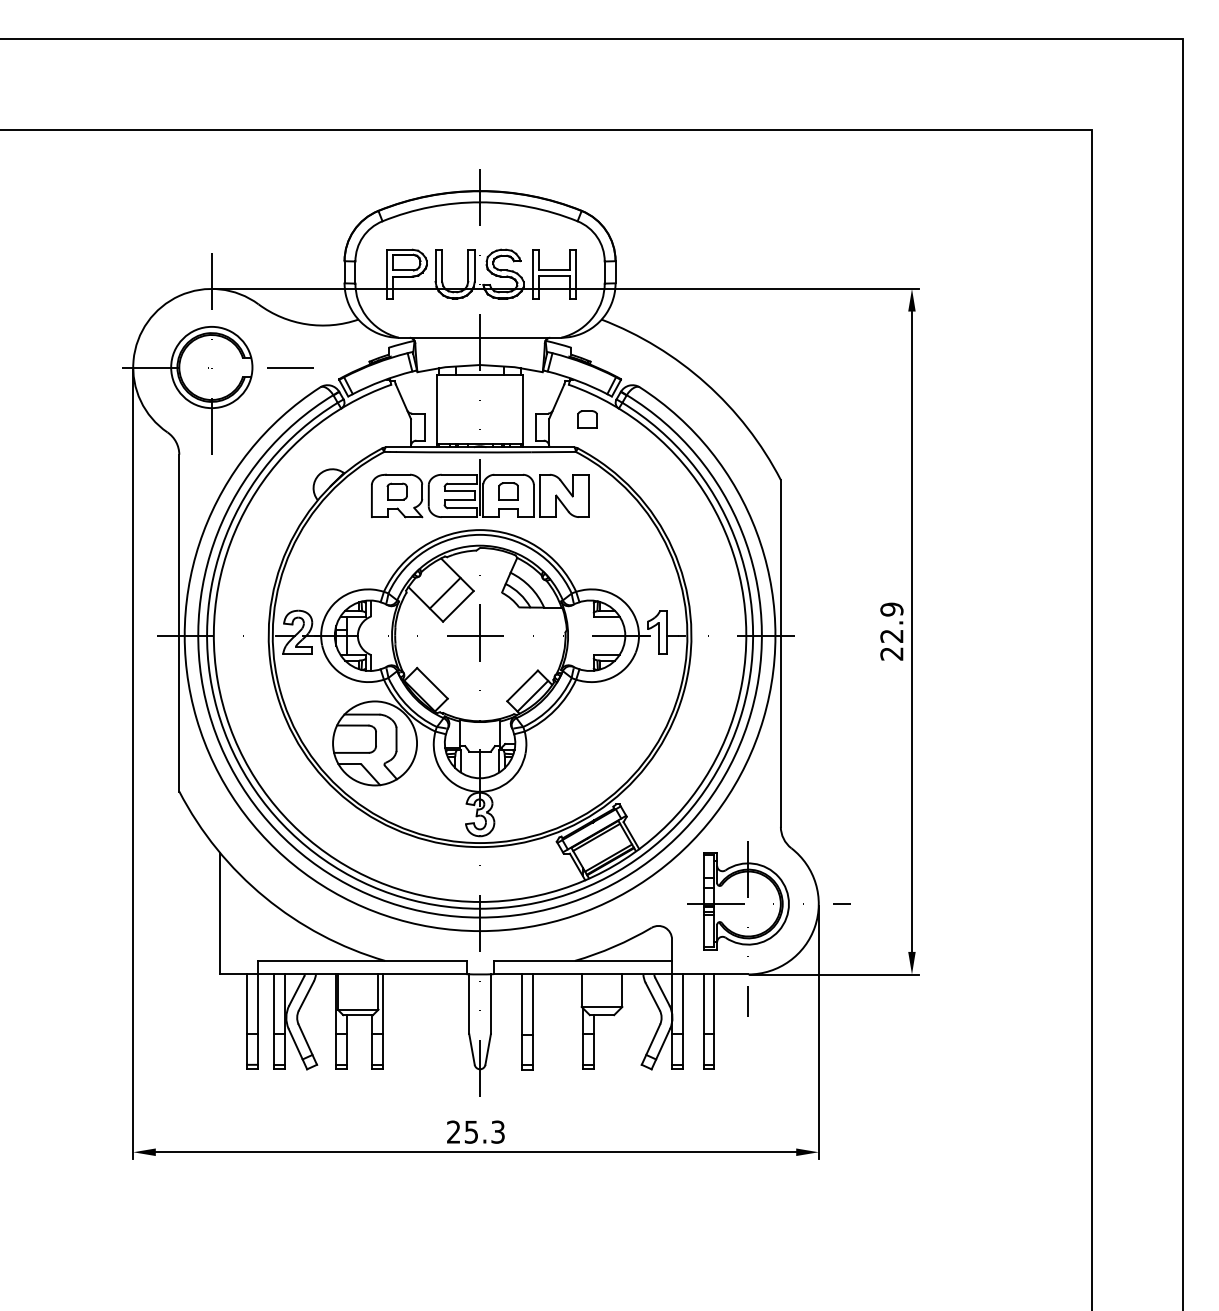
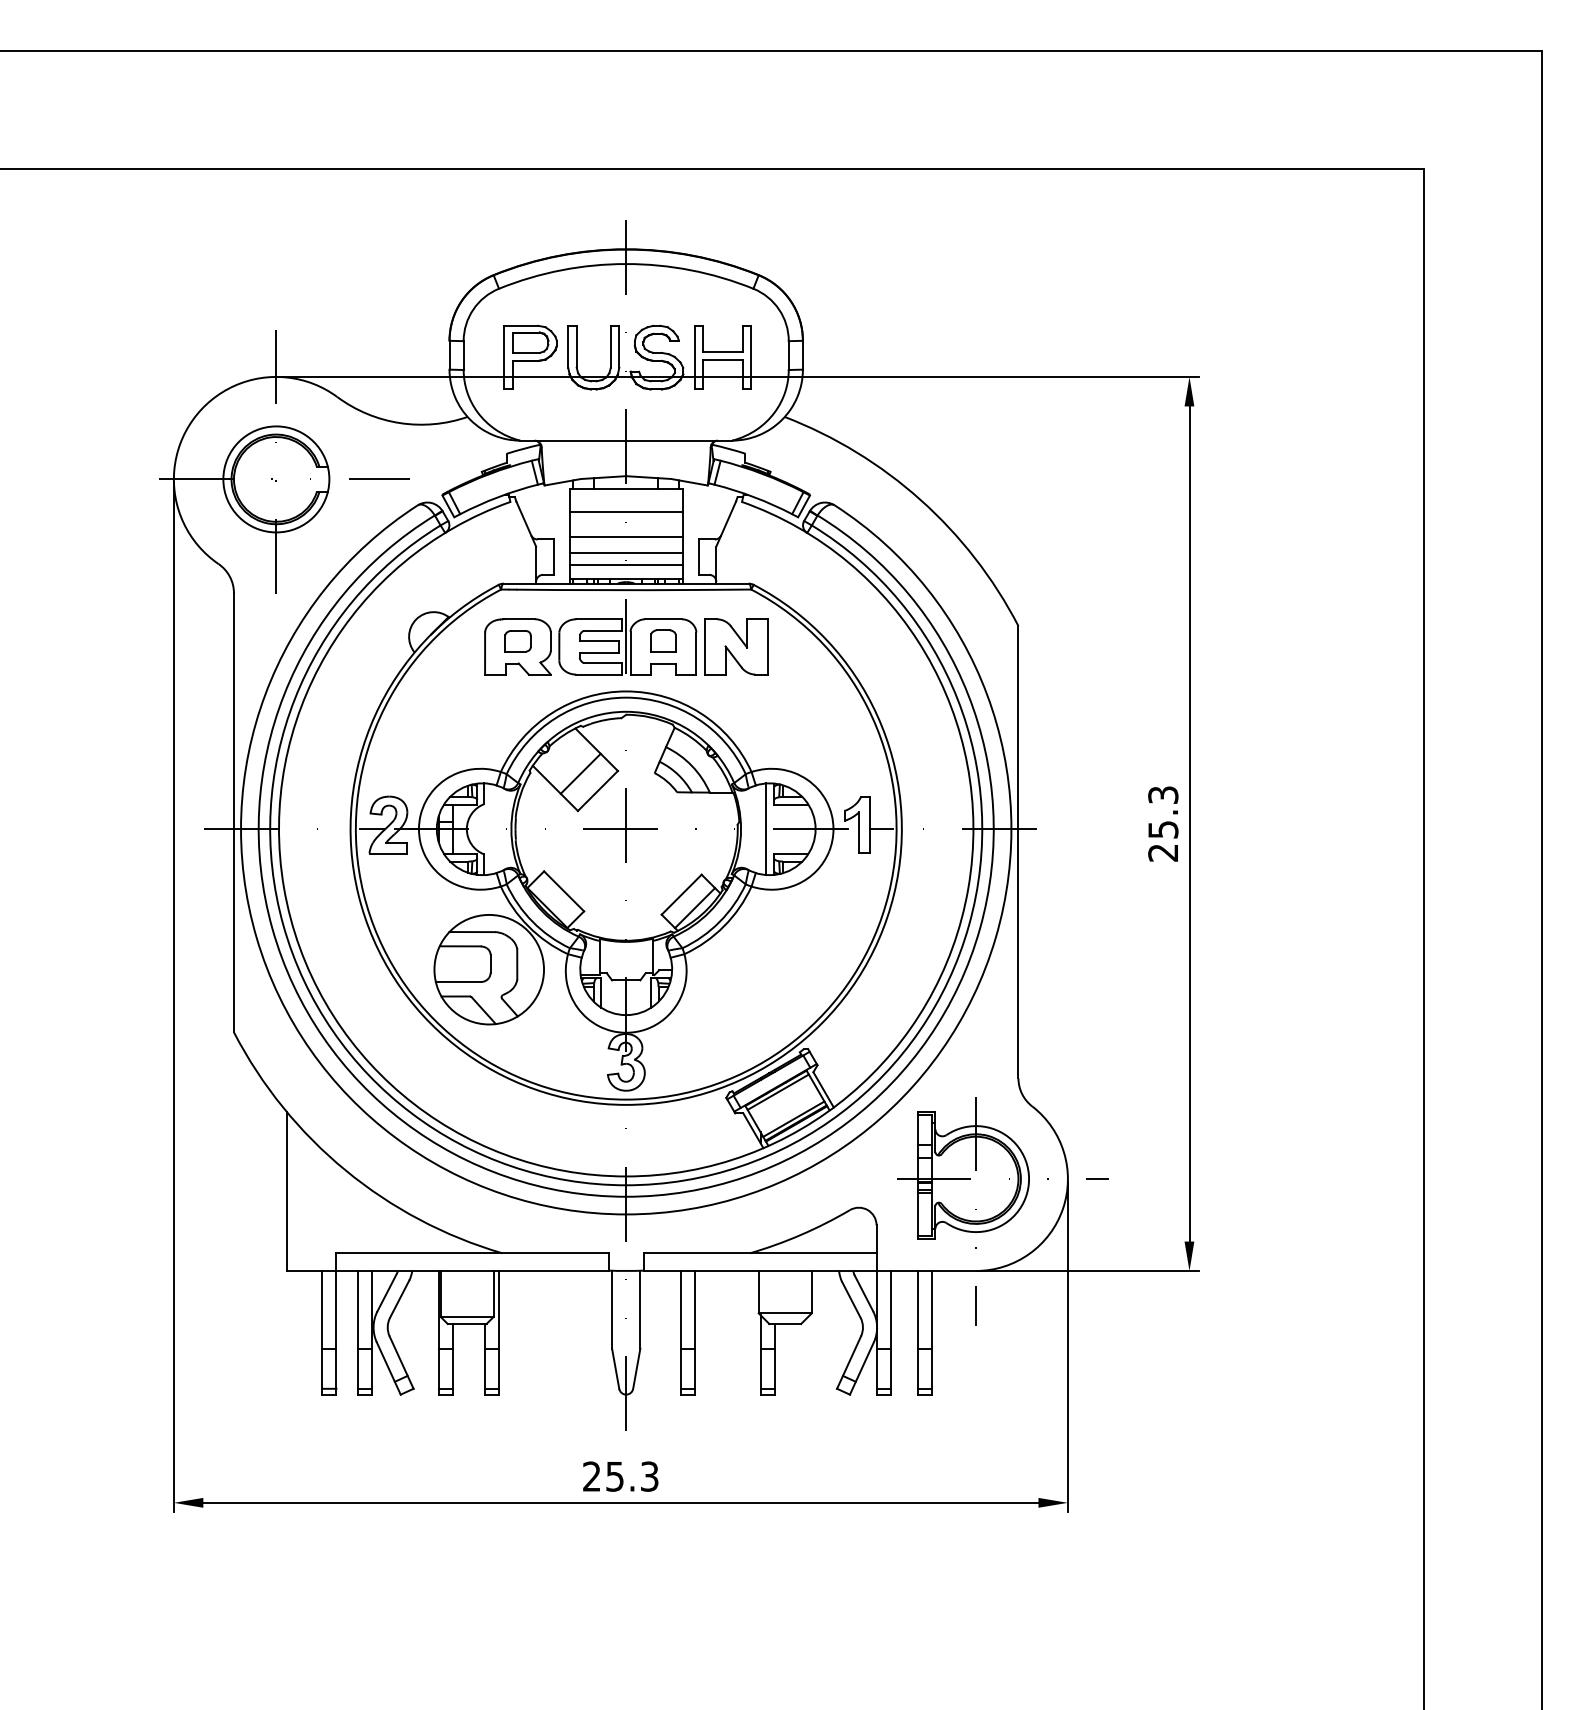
line: (479, 392) -> (625, 511), added
line: (479, 412) -> (625, 537), added
part: (587, 418) -> (766, 546), removed
line: (479, 424) -> (625, 553), added
line: (479, 432) -> (625, 564), added
text: (892, 622) -> (1163, 812), 22.9 -> 25.3
line: (587, 635) -> (766, 829), added

